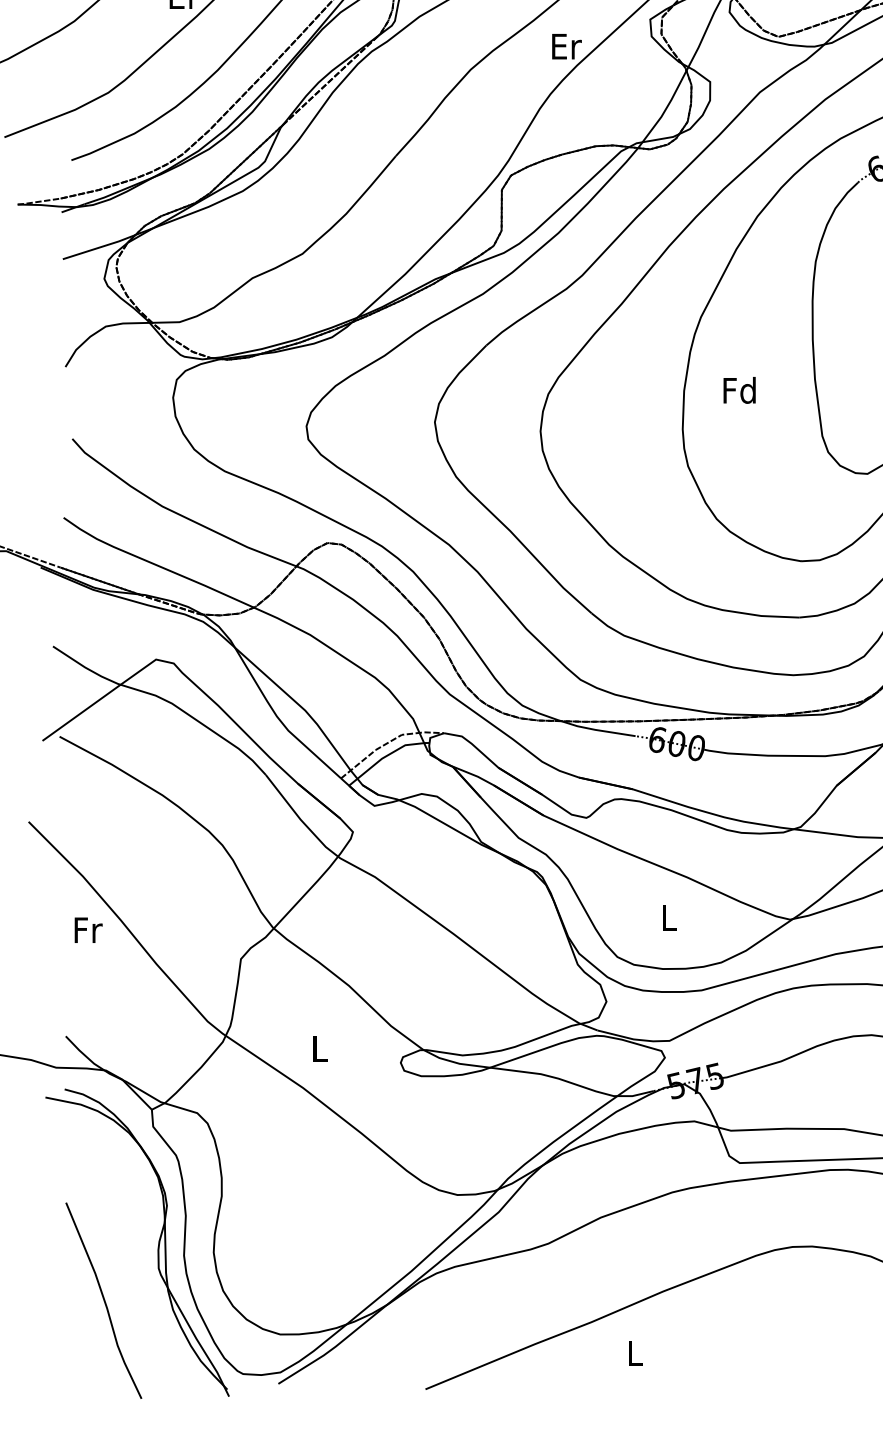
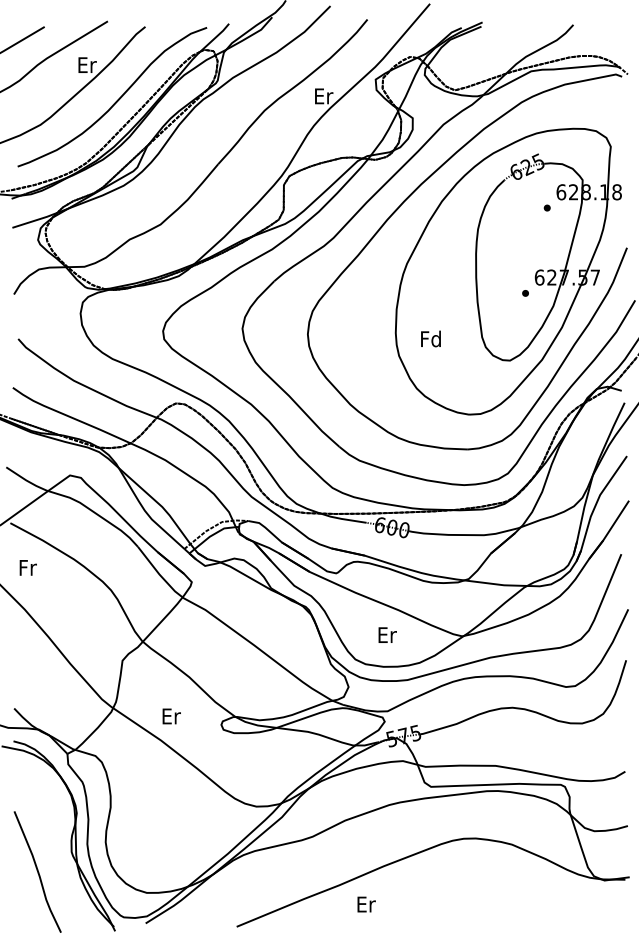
text: (738, 389) -> (430, 338), moved
text: (669, 916) -> (387, 634), L -> Er
text: (87, 929) -> (27, 567), moved
text: (320, 1049) -> (171, 716), L -> Er
text: (635, 1353) -> (366, 904), L -> Er

